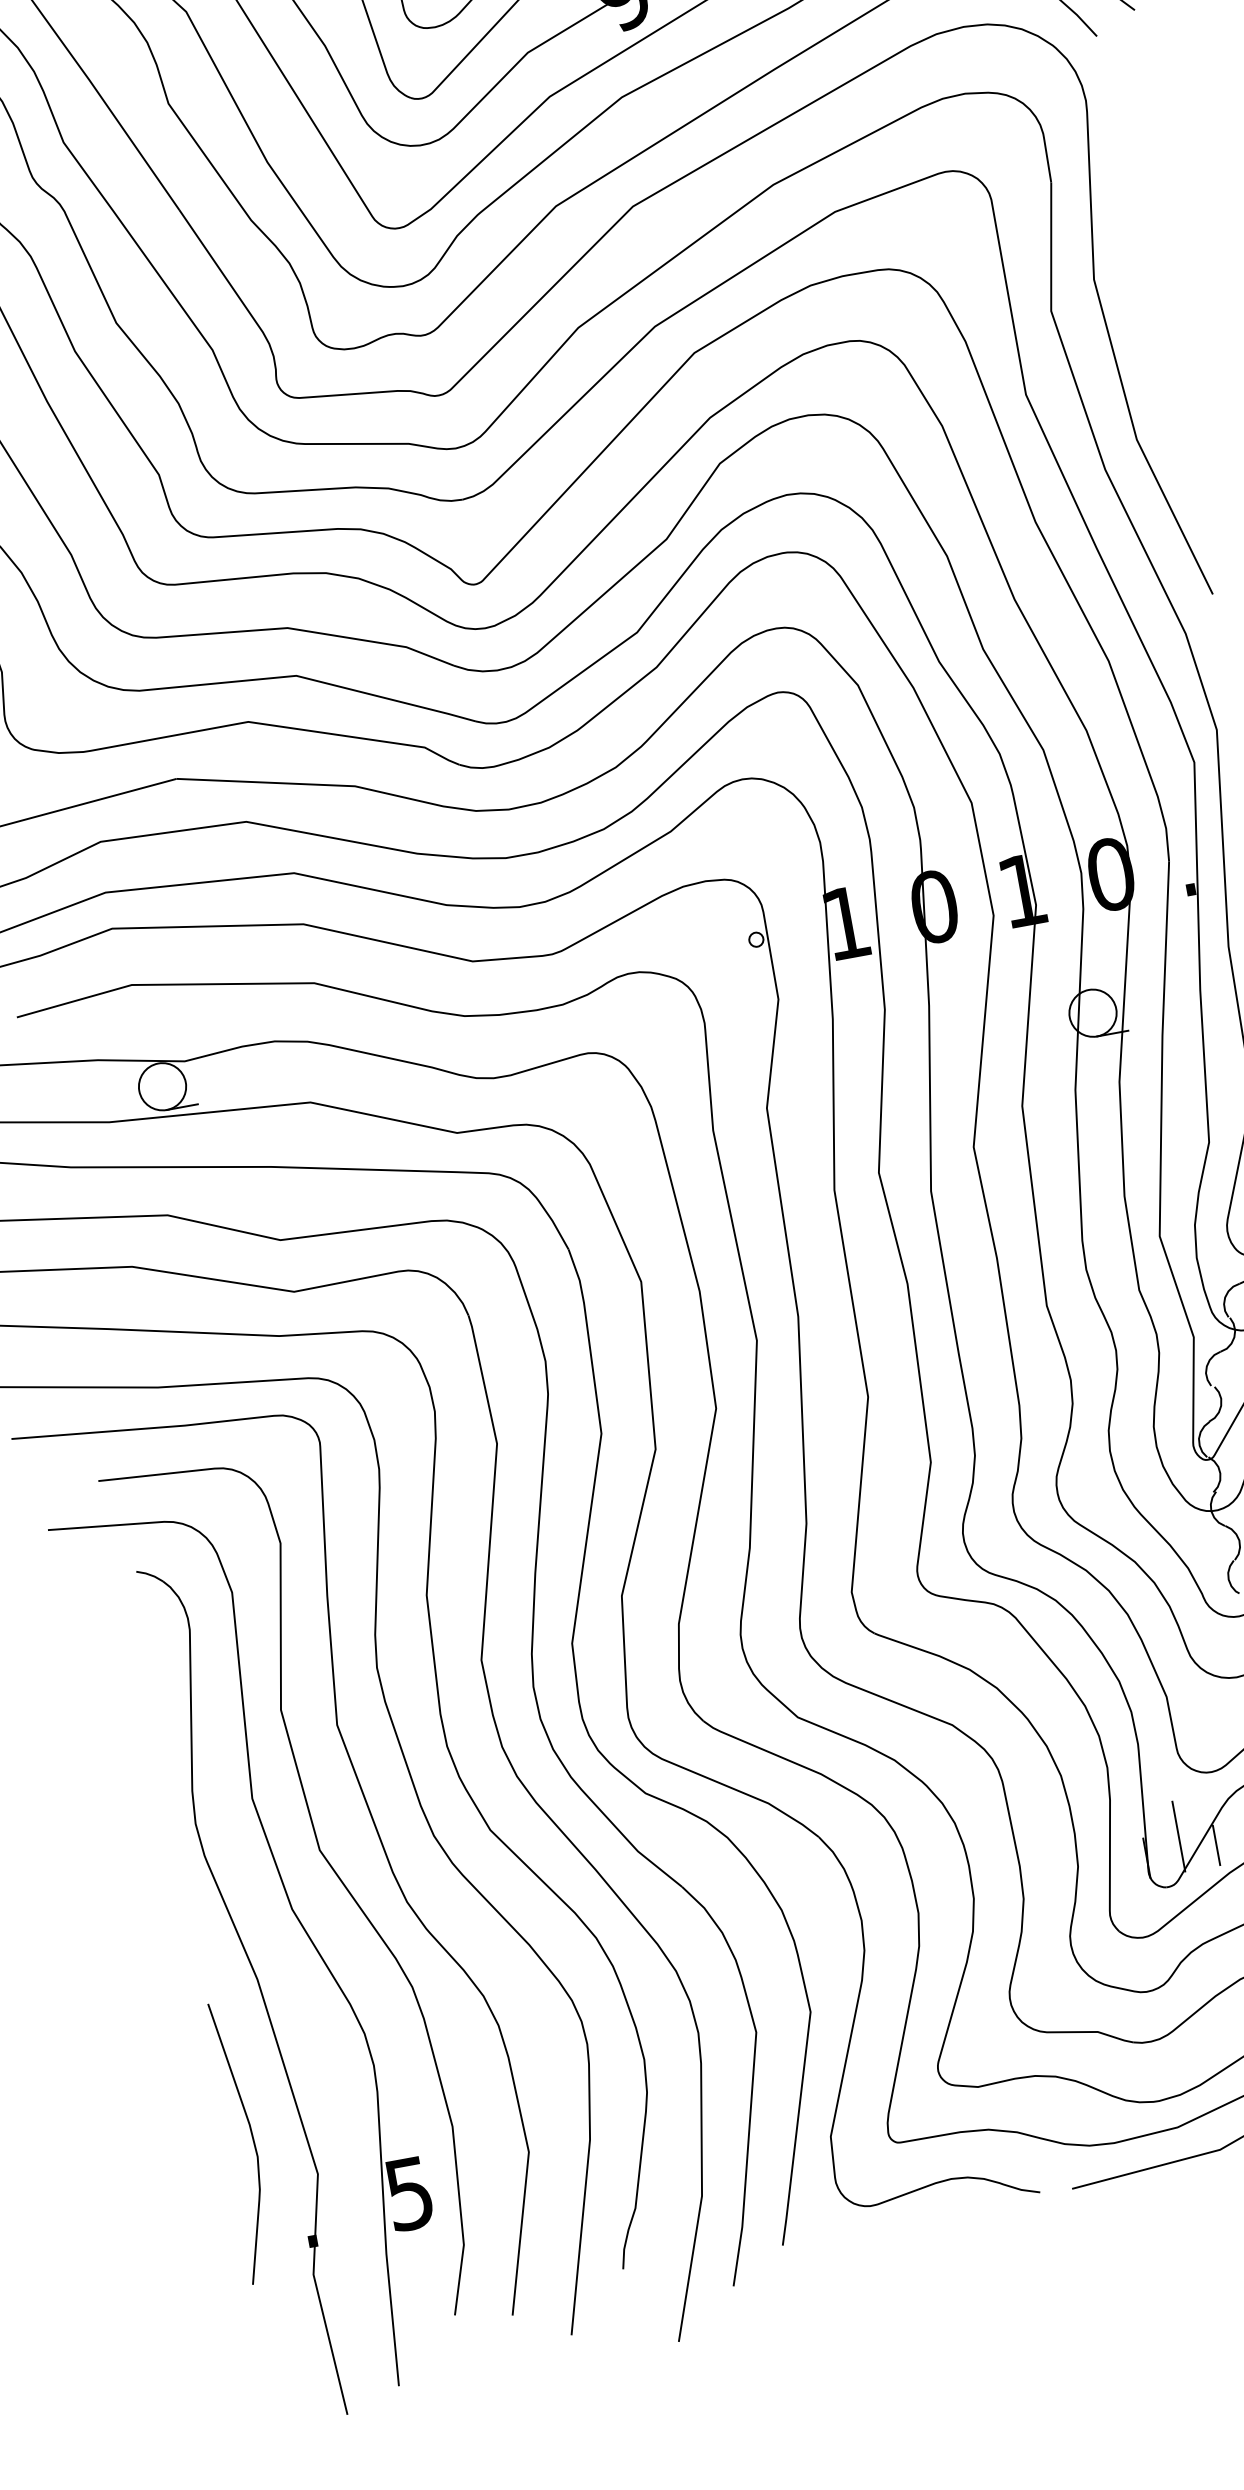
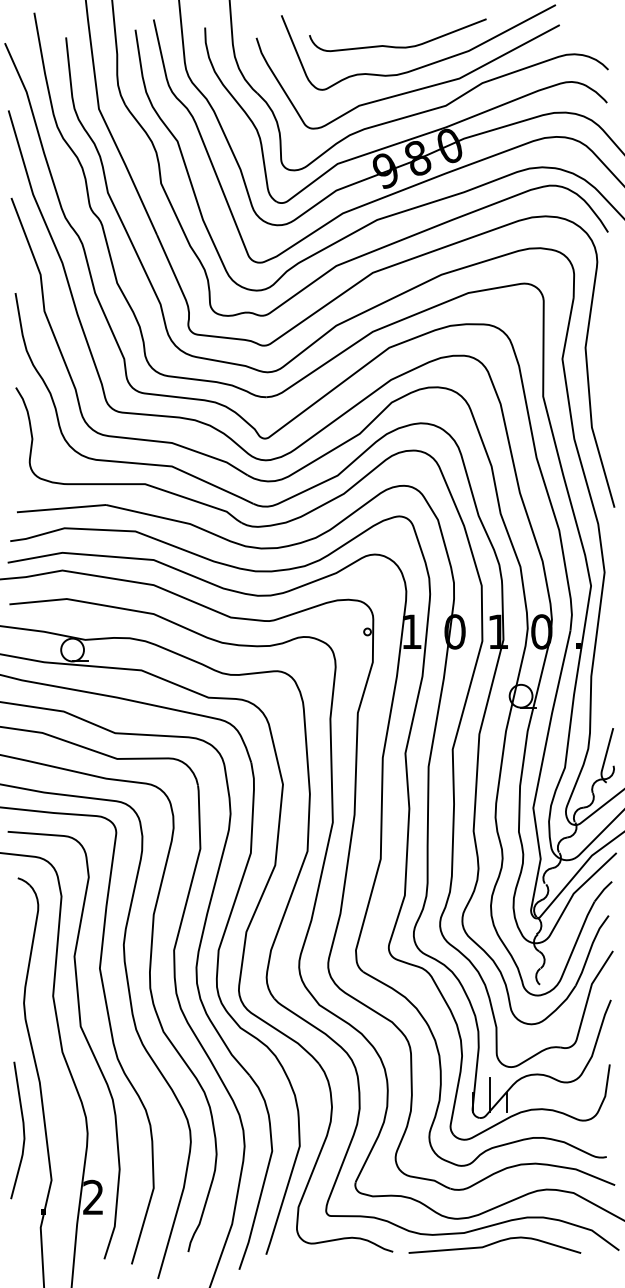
curve: (249, 2134) -> (22, 1127), moved
text: (409, 2193) -> (93, 1197), 5 -> 2

